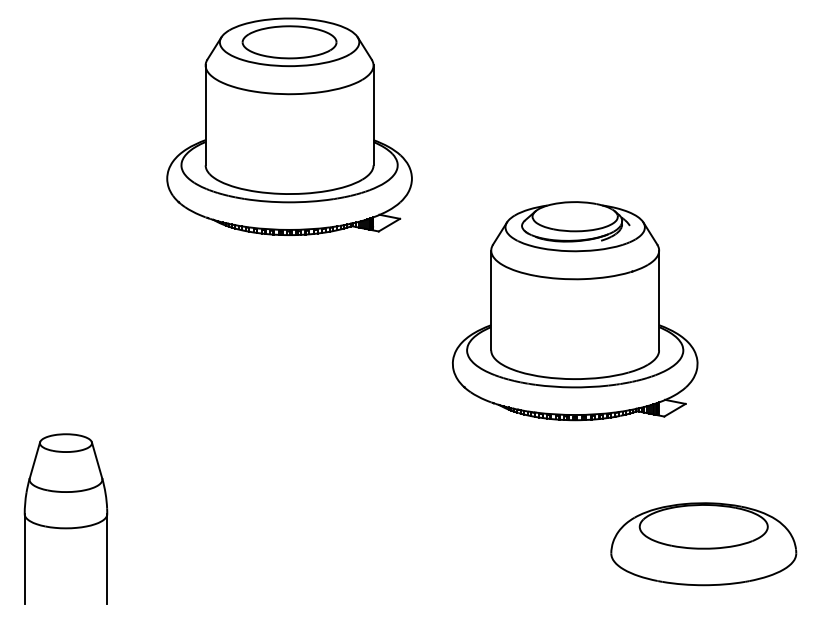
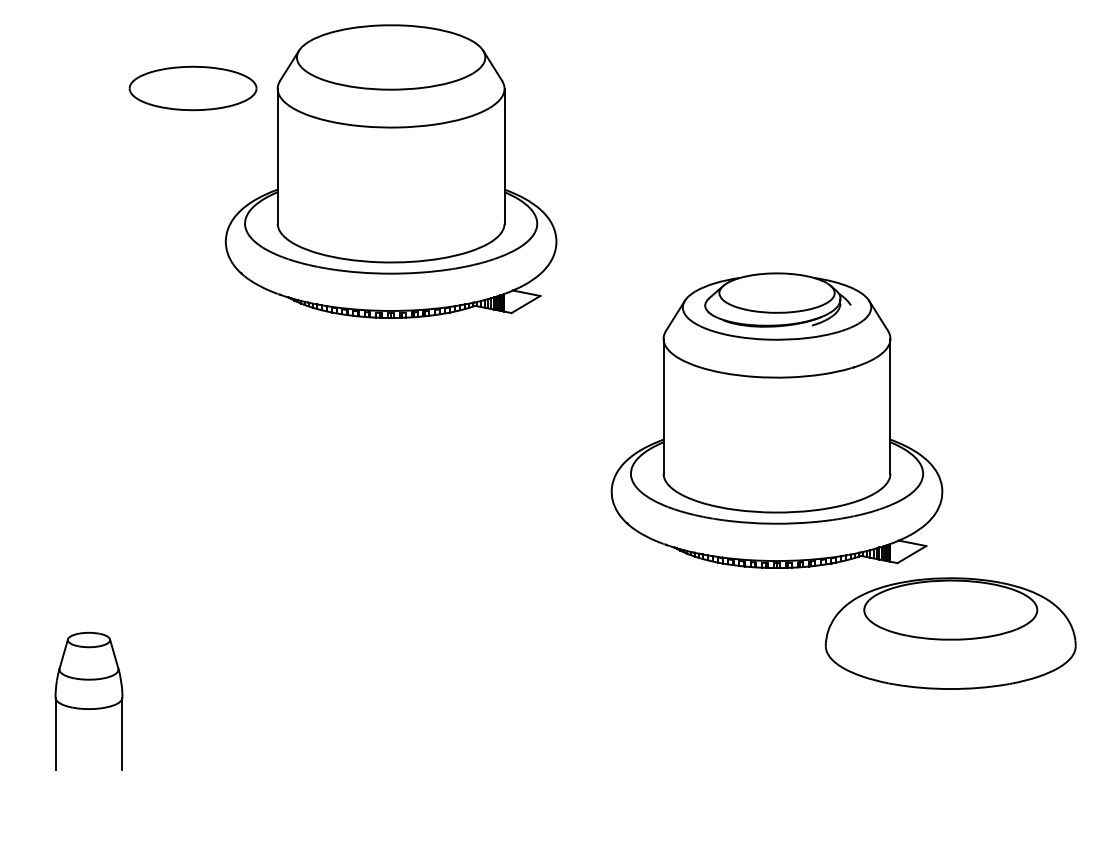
part: (289, 42) -> (192, 88), moved
part: (65, 518) -> (88, 701), size x0.6
part: (703, 544) -> (950, 633), moved

